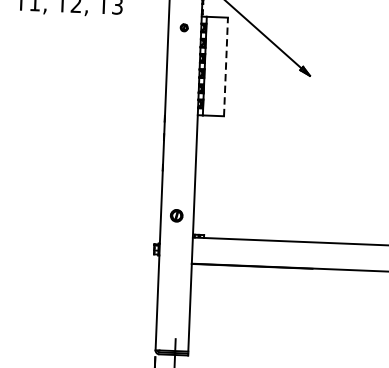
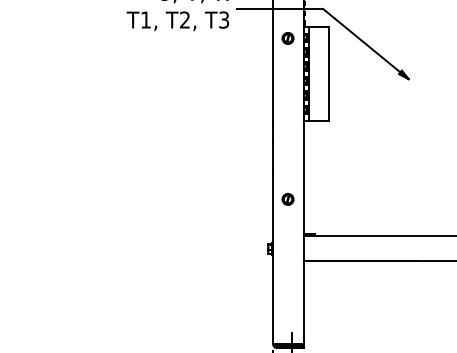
part: (183, 27) -> (287, 38), size x1.67
line: (225, 66) -> (328, 73), dashed -> solid
part: (176, 215) -> (287, 199), moved

